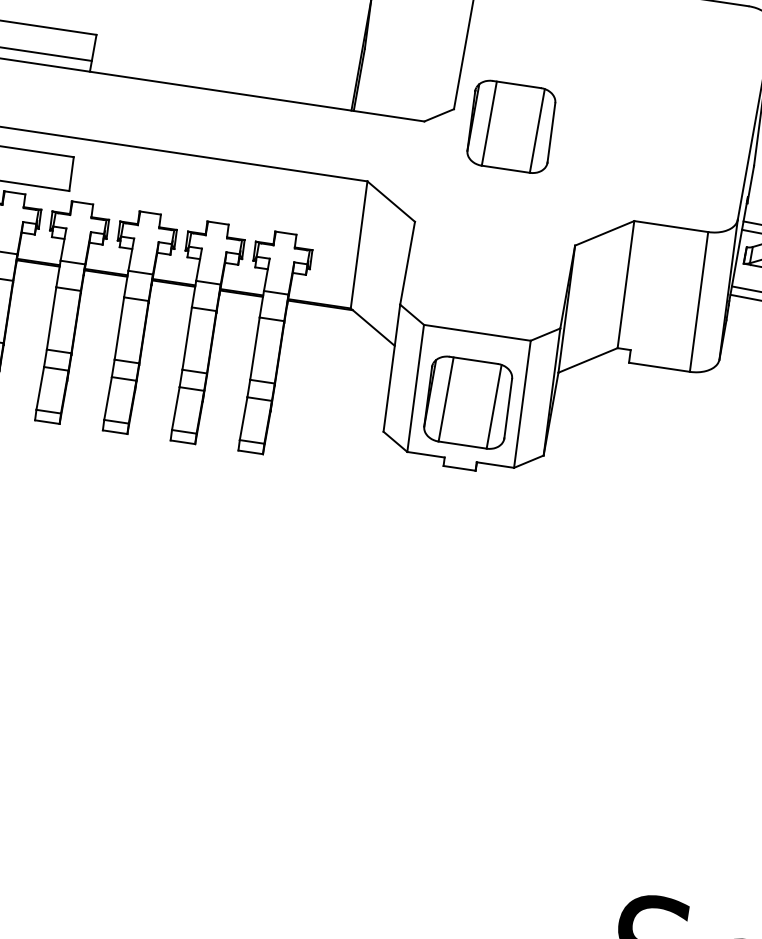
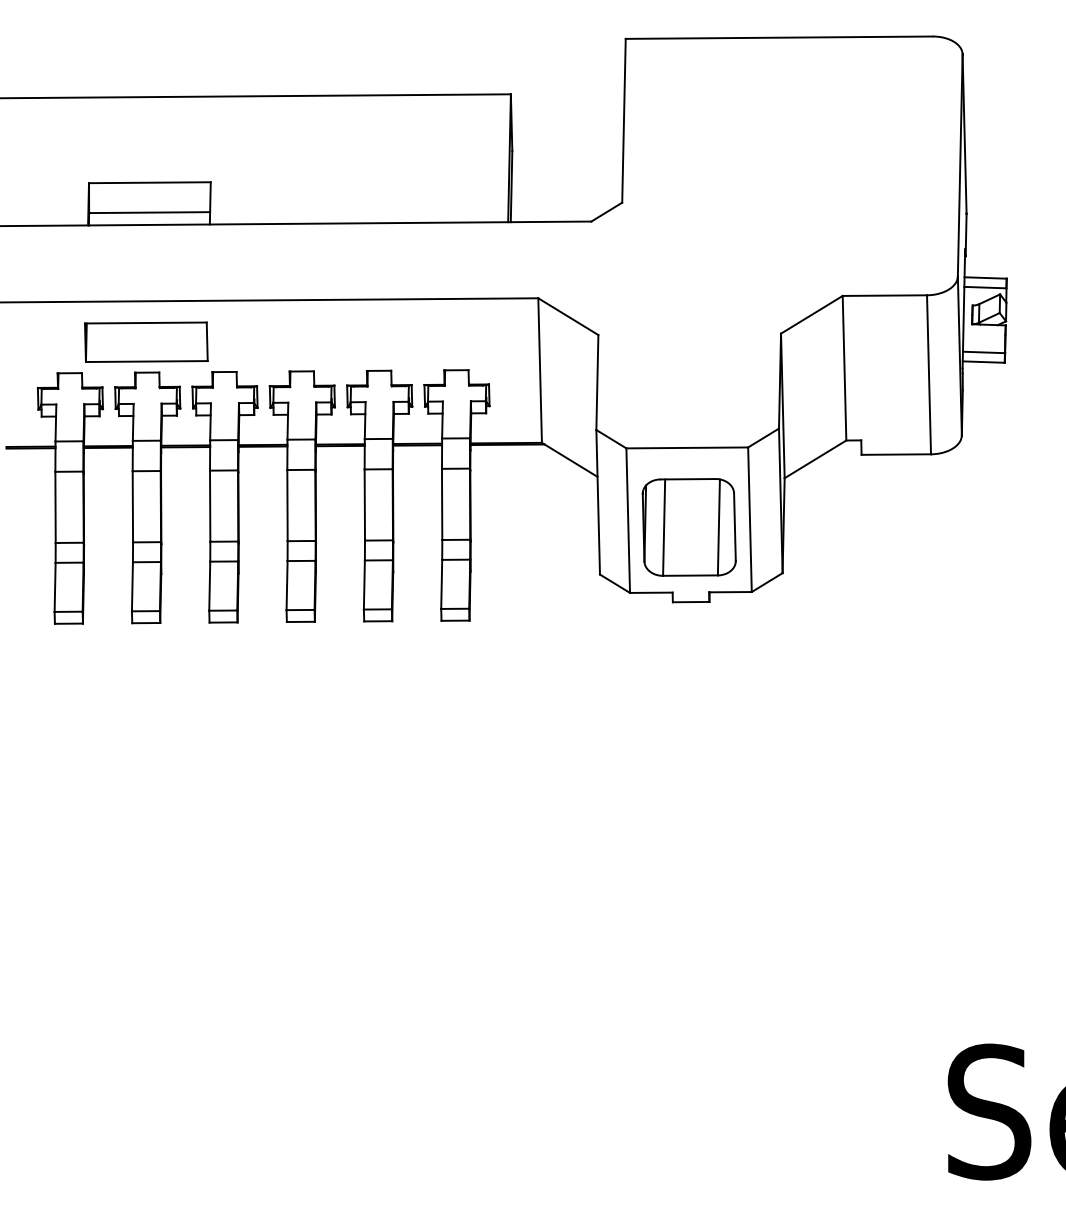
part: (510, 126) -> (688, 212), removed

